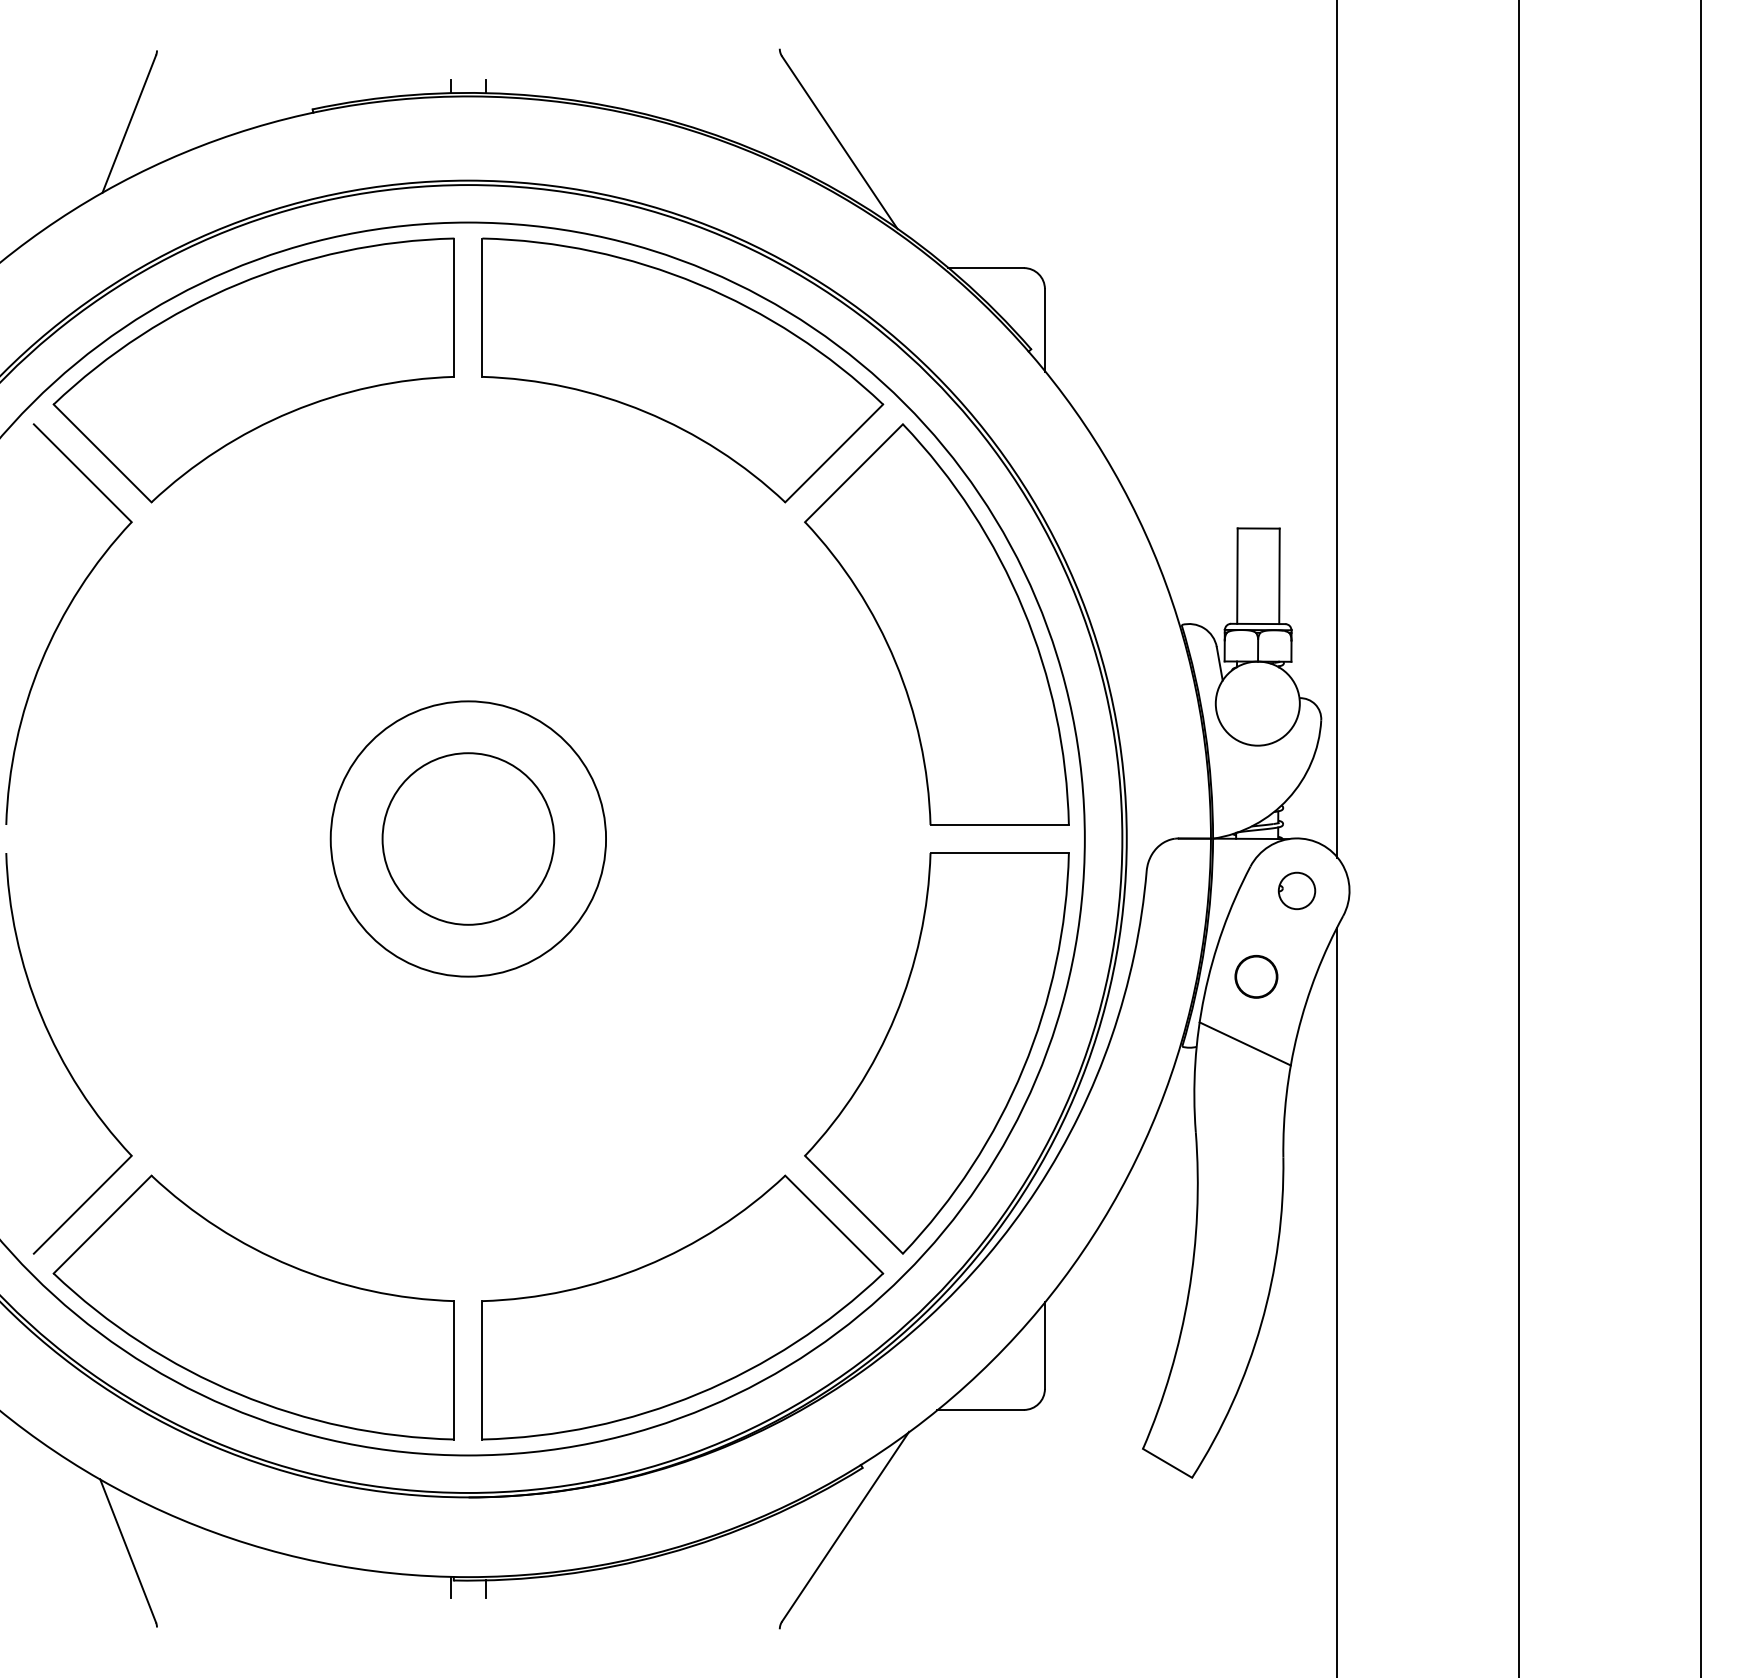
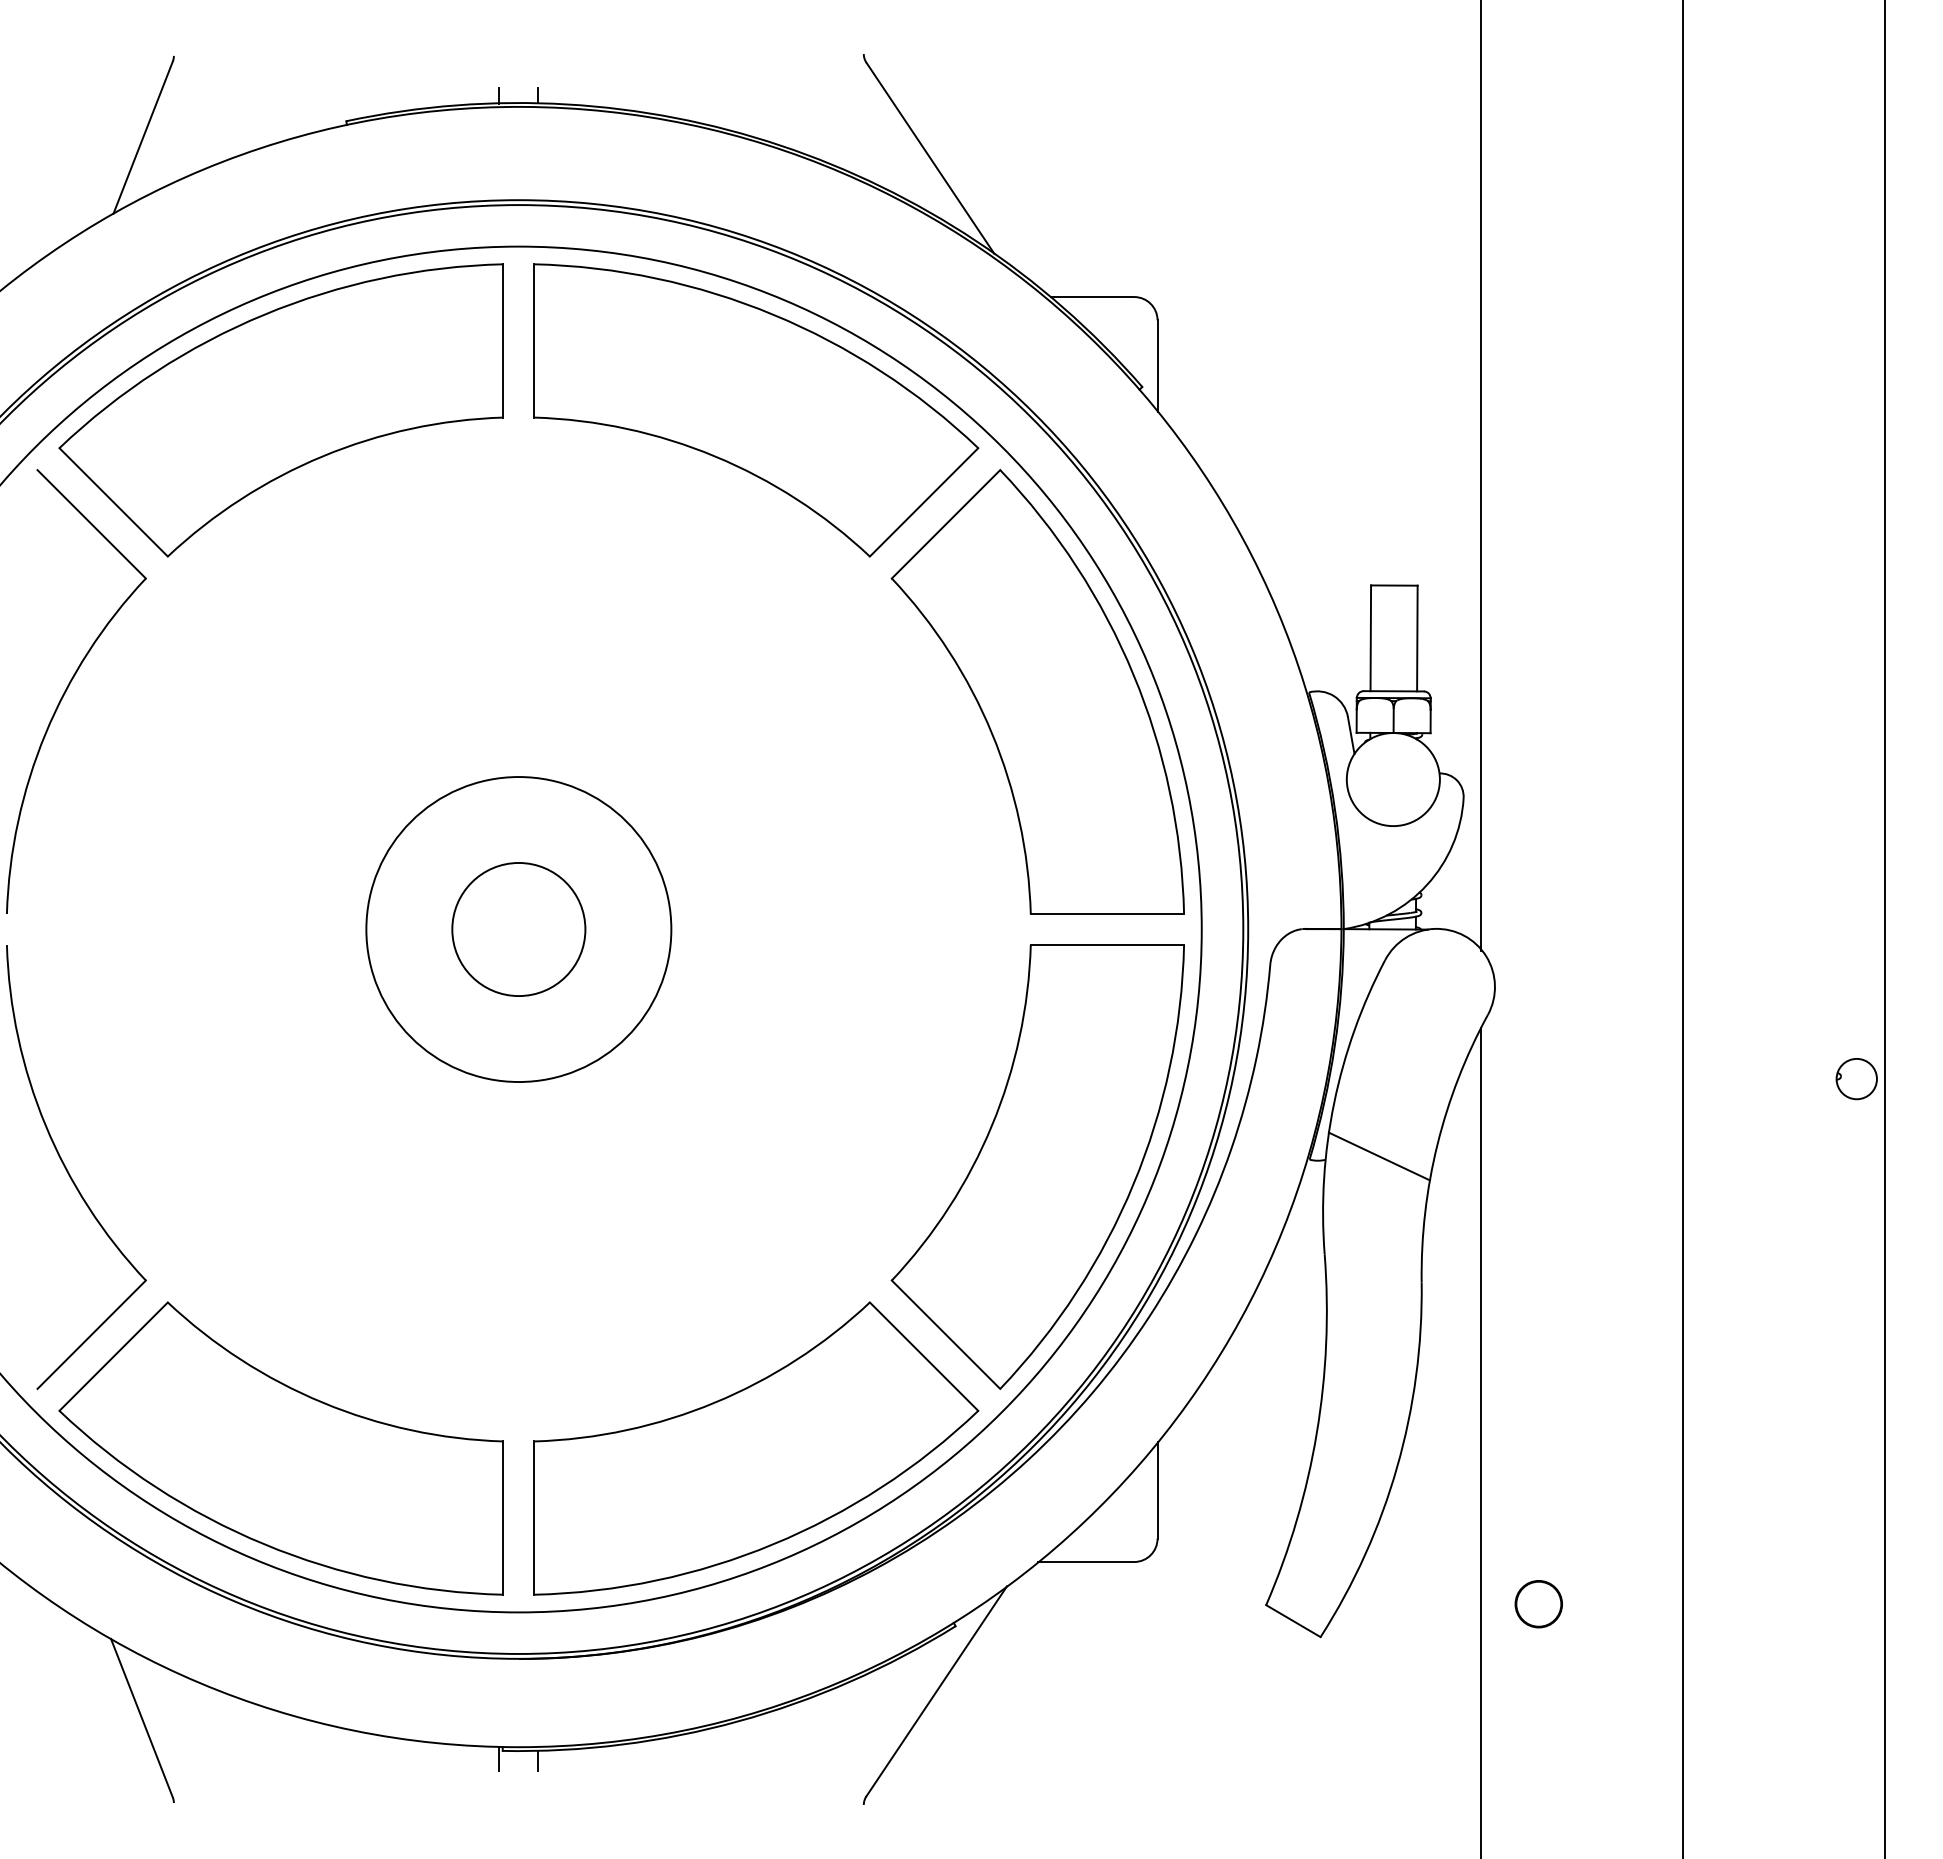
circle: (468, 839) -> (518, 929), size x0.7
part: (1296, 891) -> (1856, 1079), moved
circle: (1256, 977) -> (1538, 1604), moved

